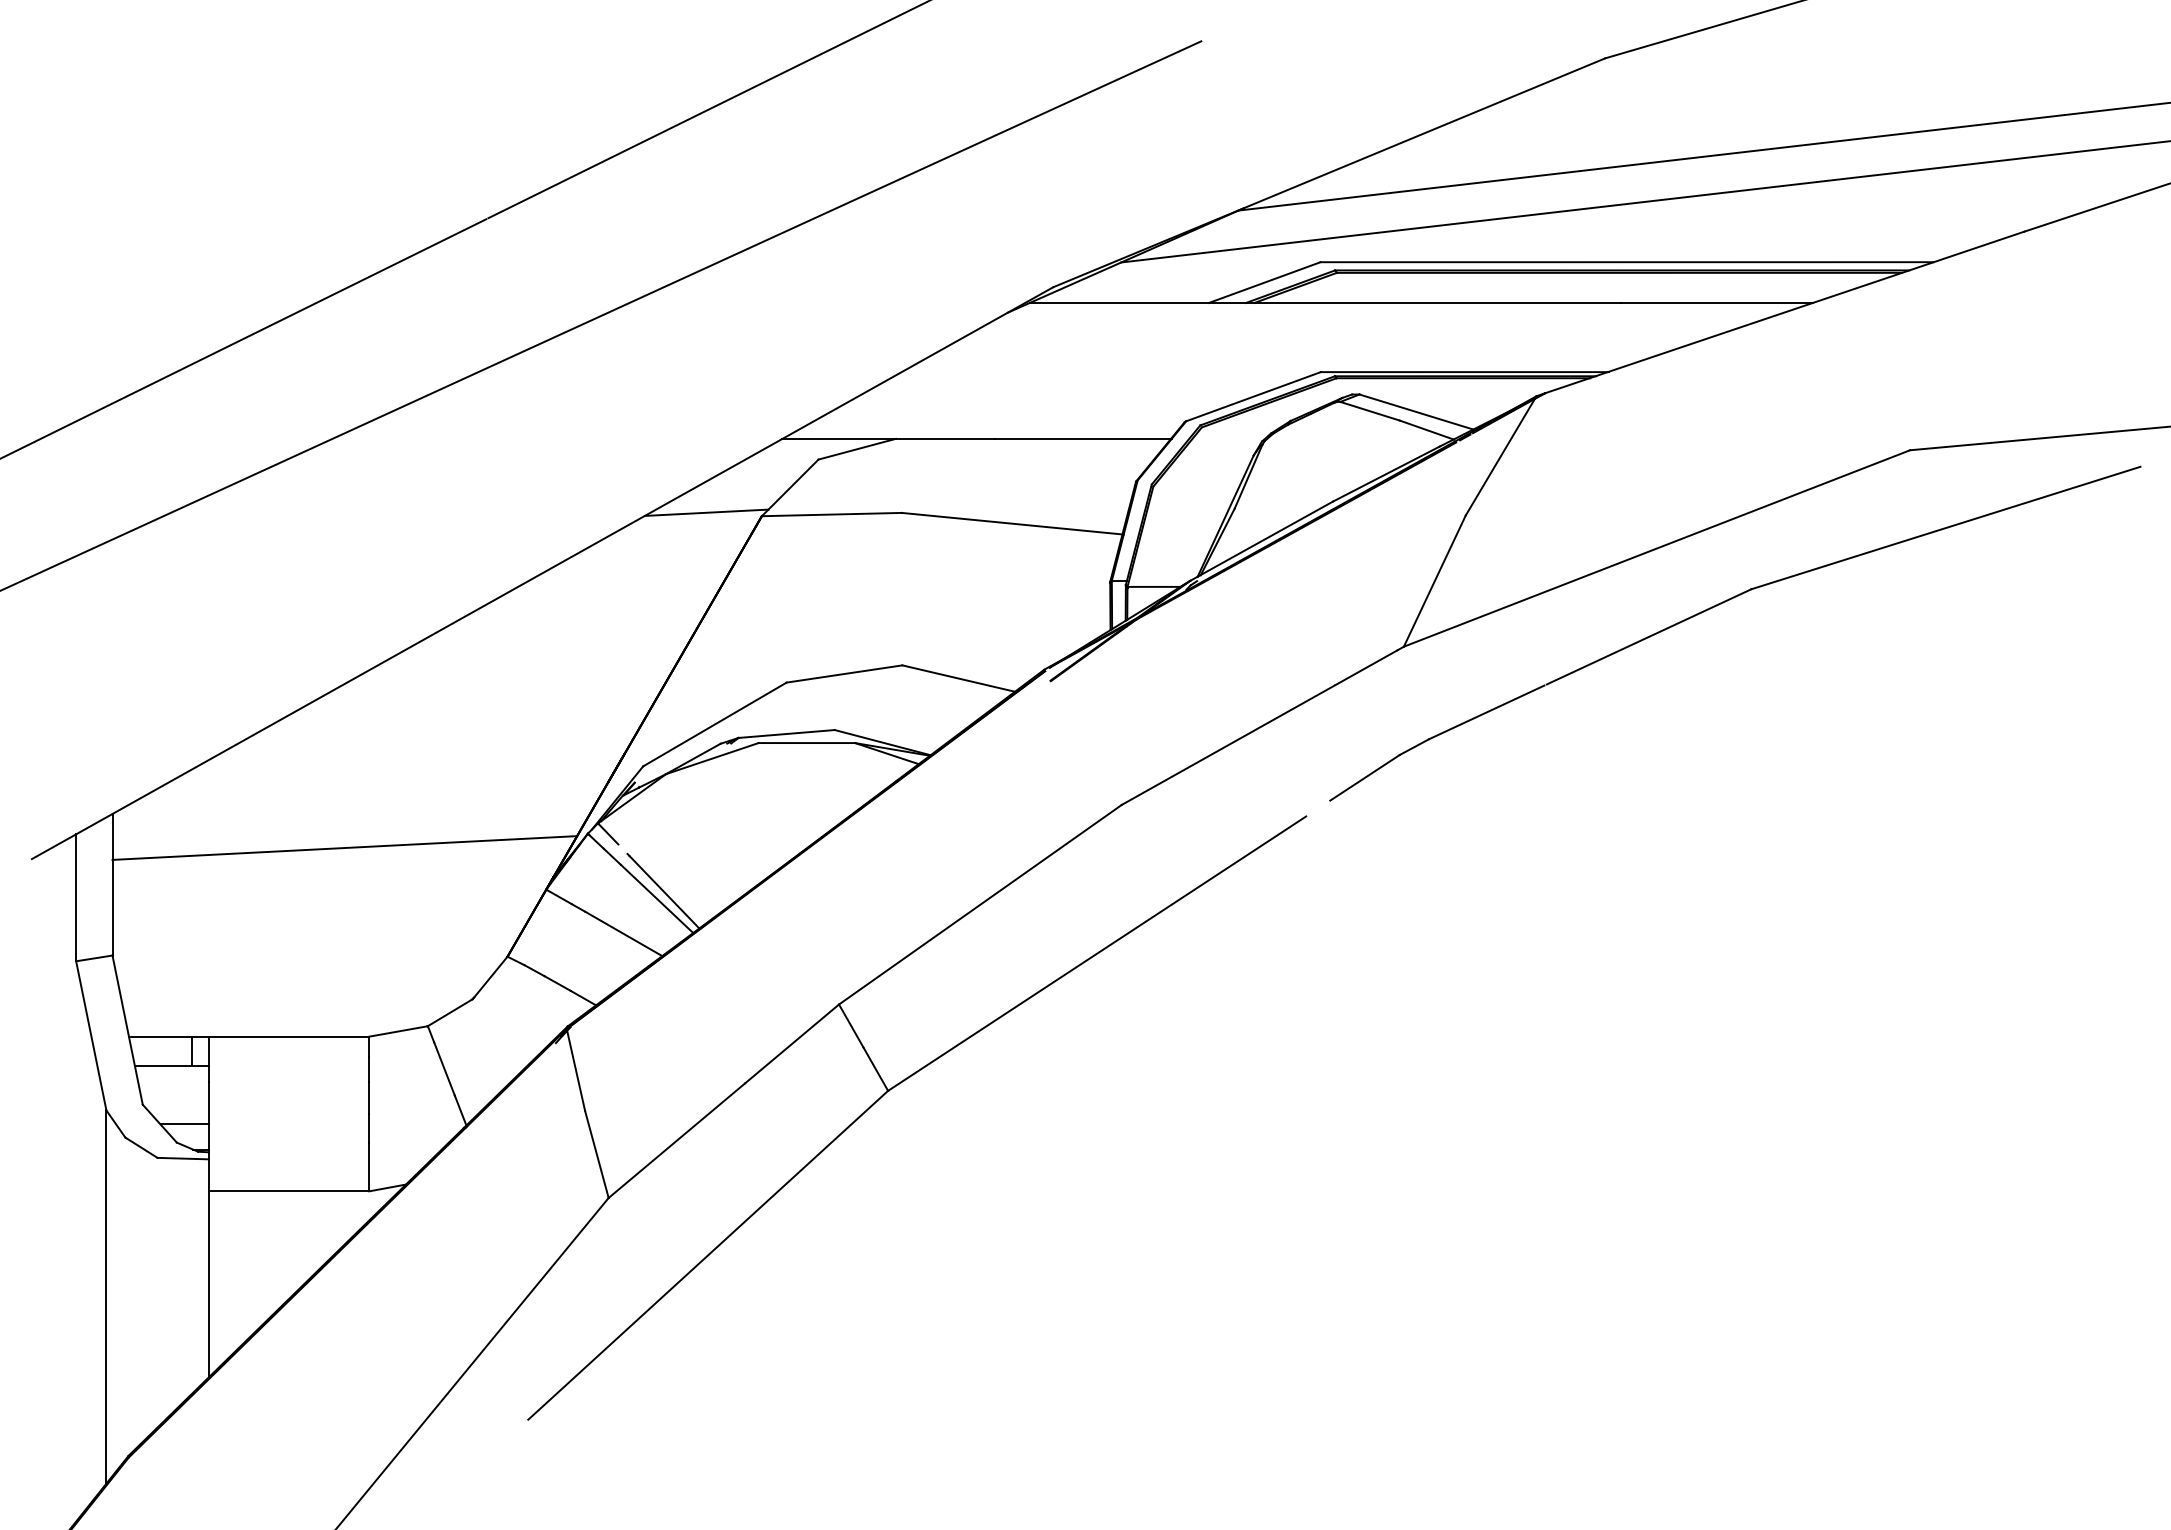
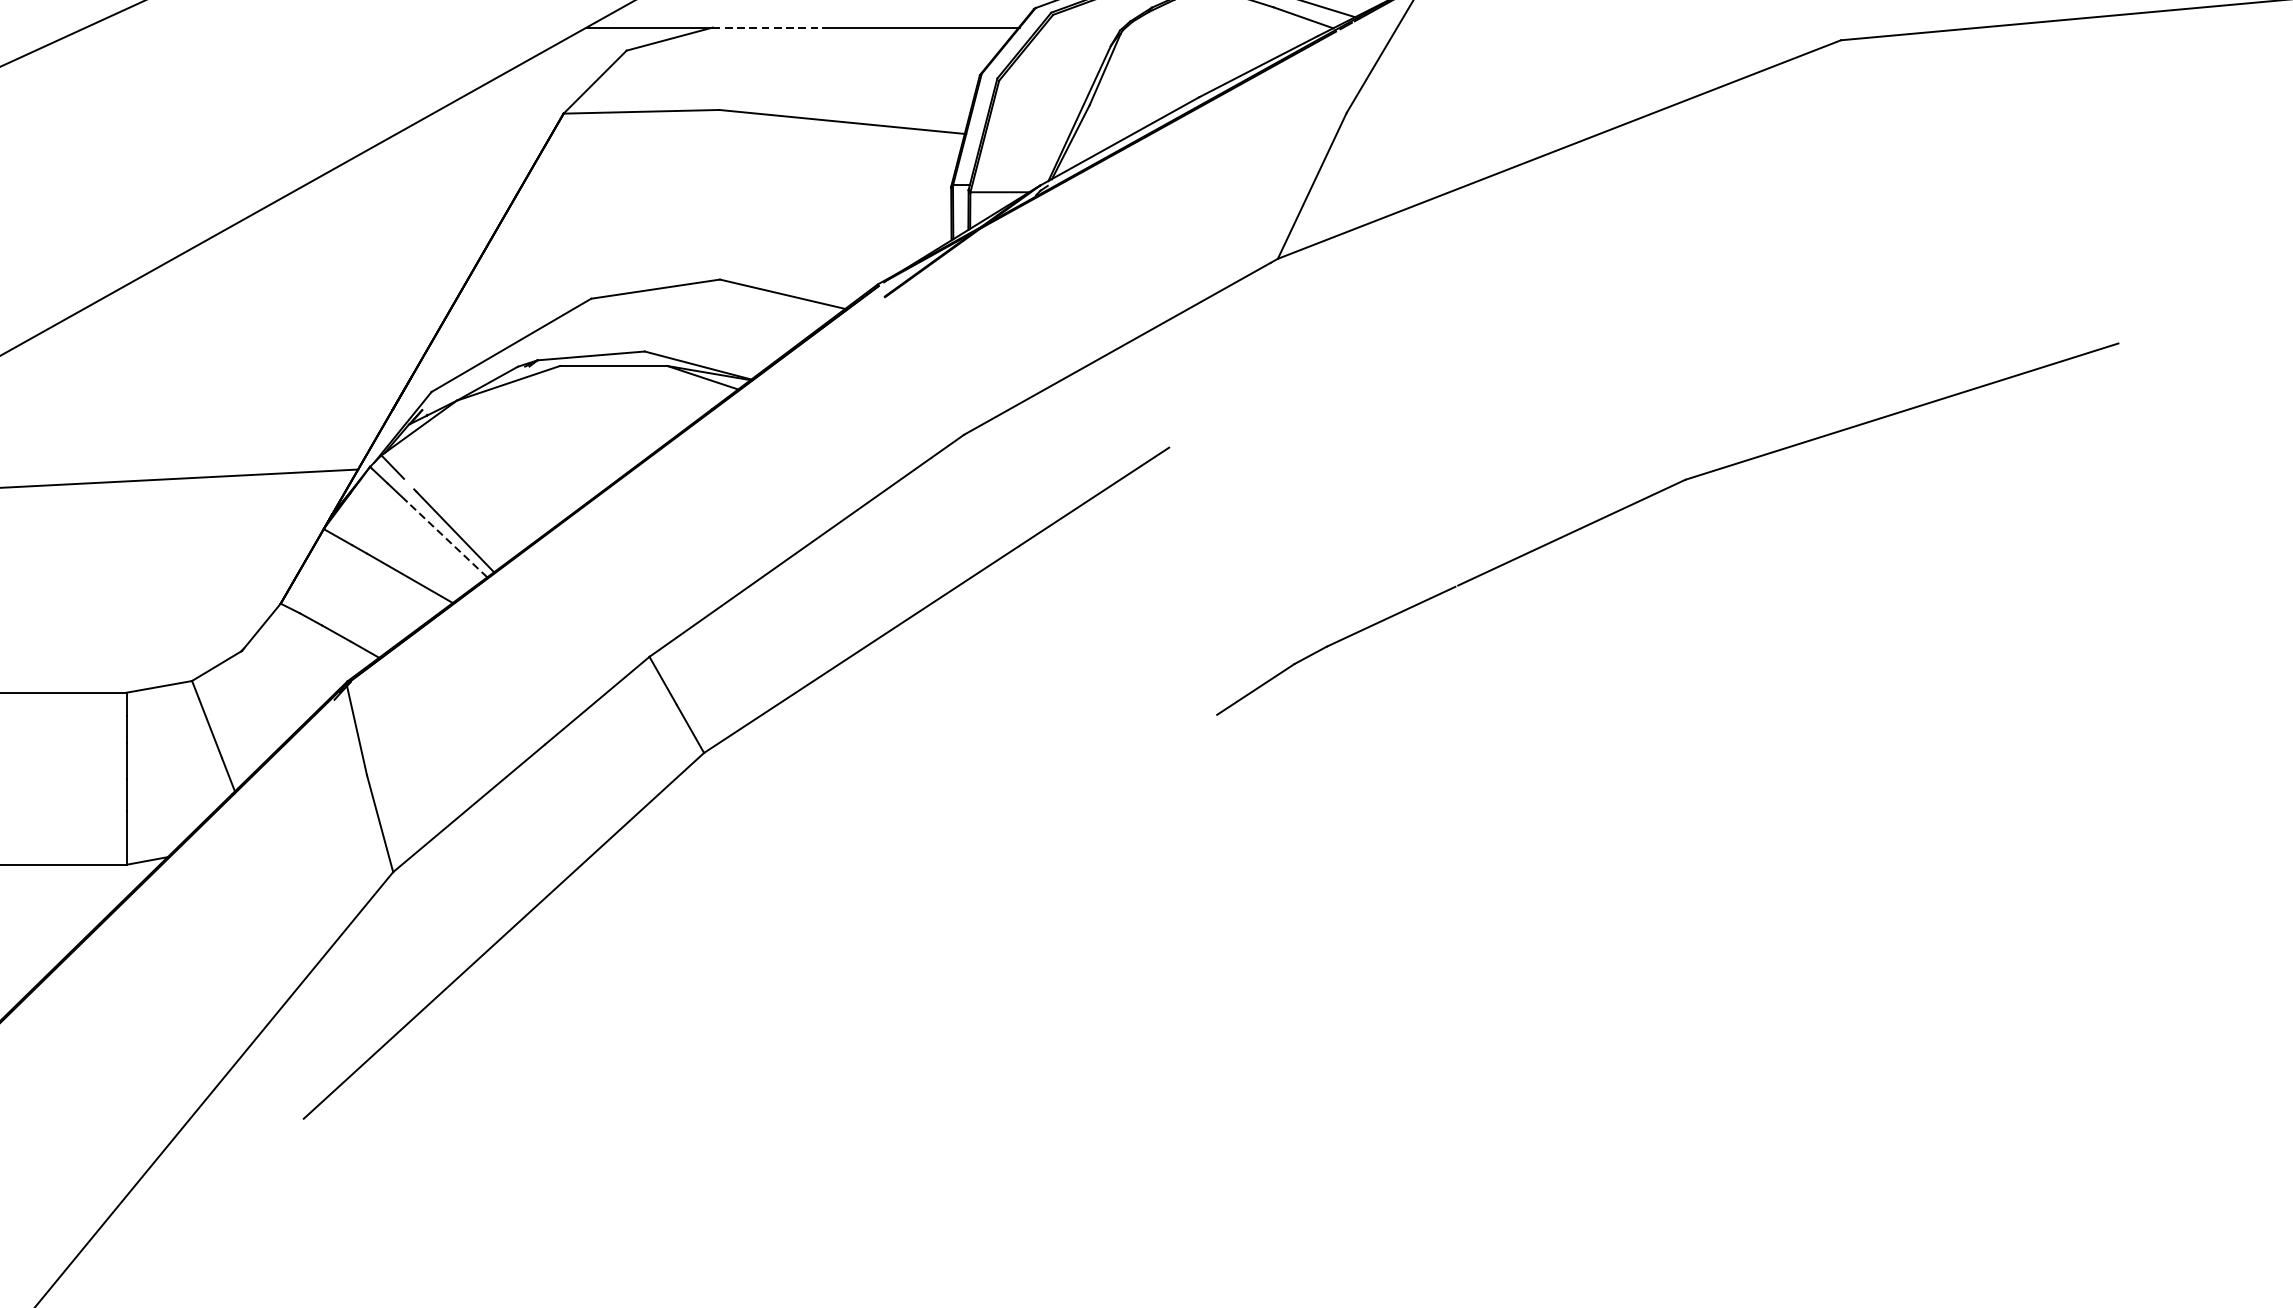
line: (945, 438) -> (767, 27), solid -> dashed
line: (706, 512) -> (502, 109), removed
part: (1721, 604) -> (1652, 496), moved
line: (657, 898) -> (447, 538), solid -> dashed

